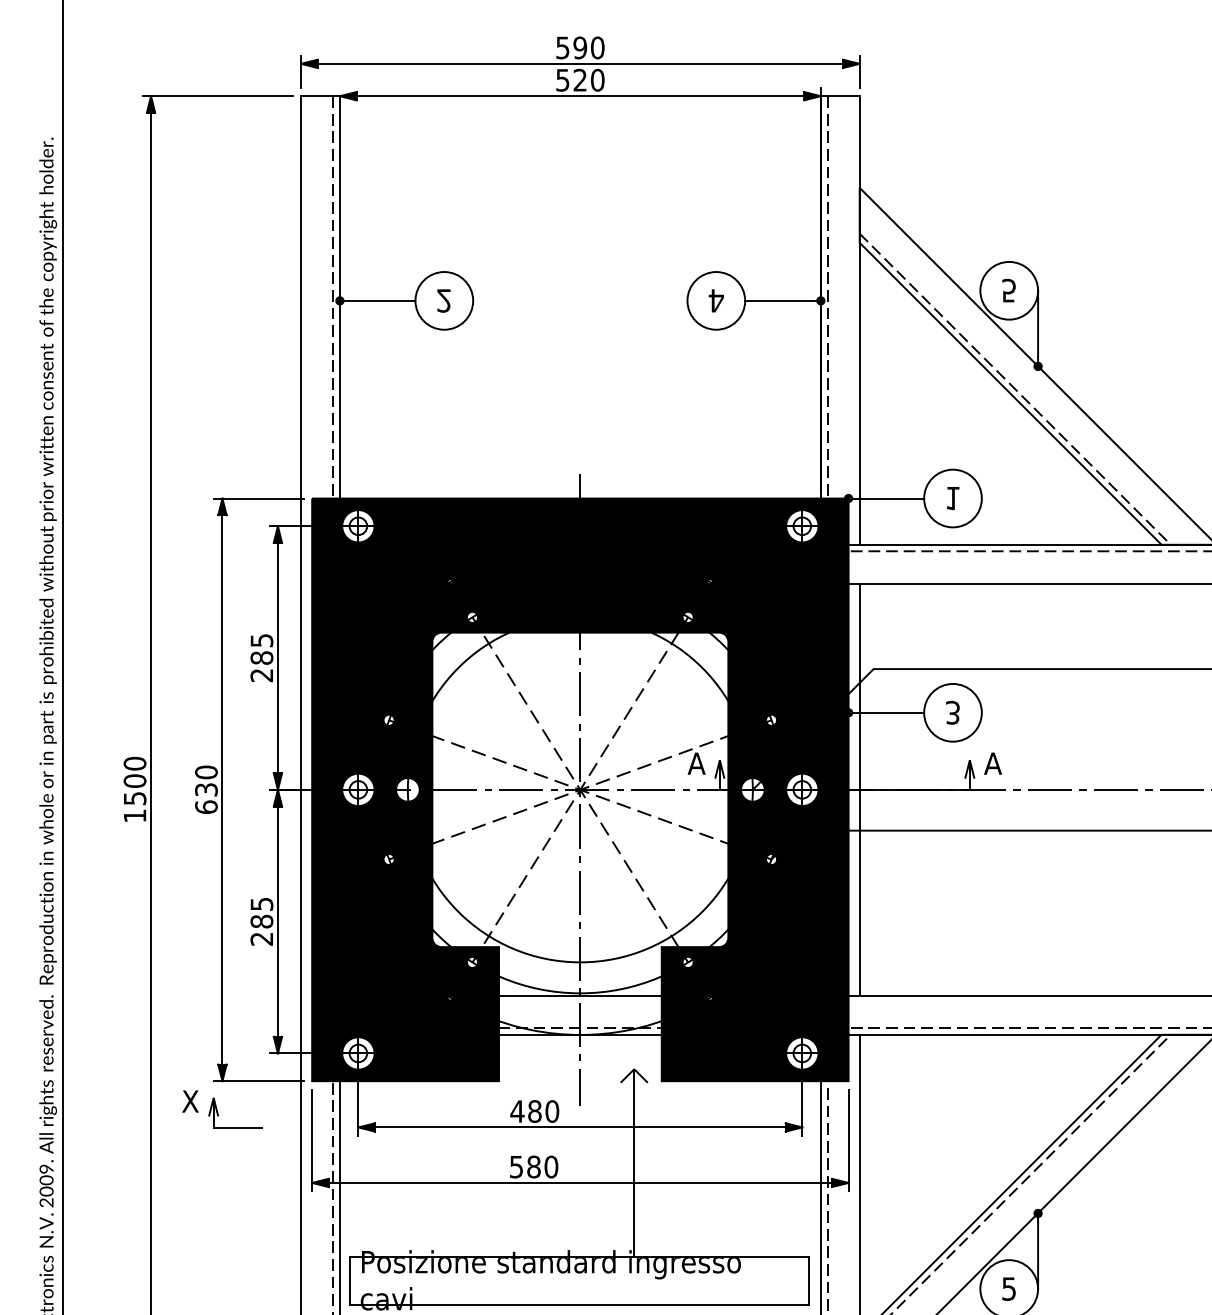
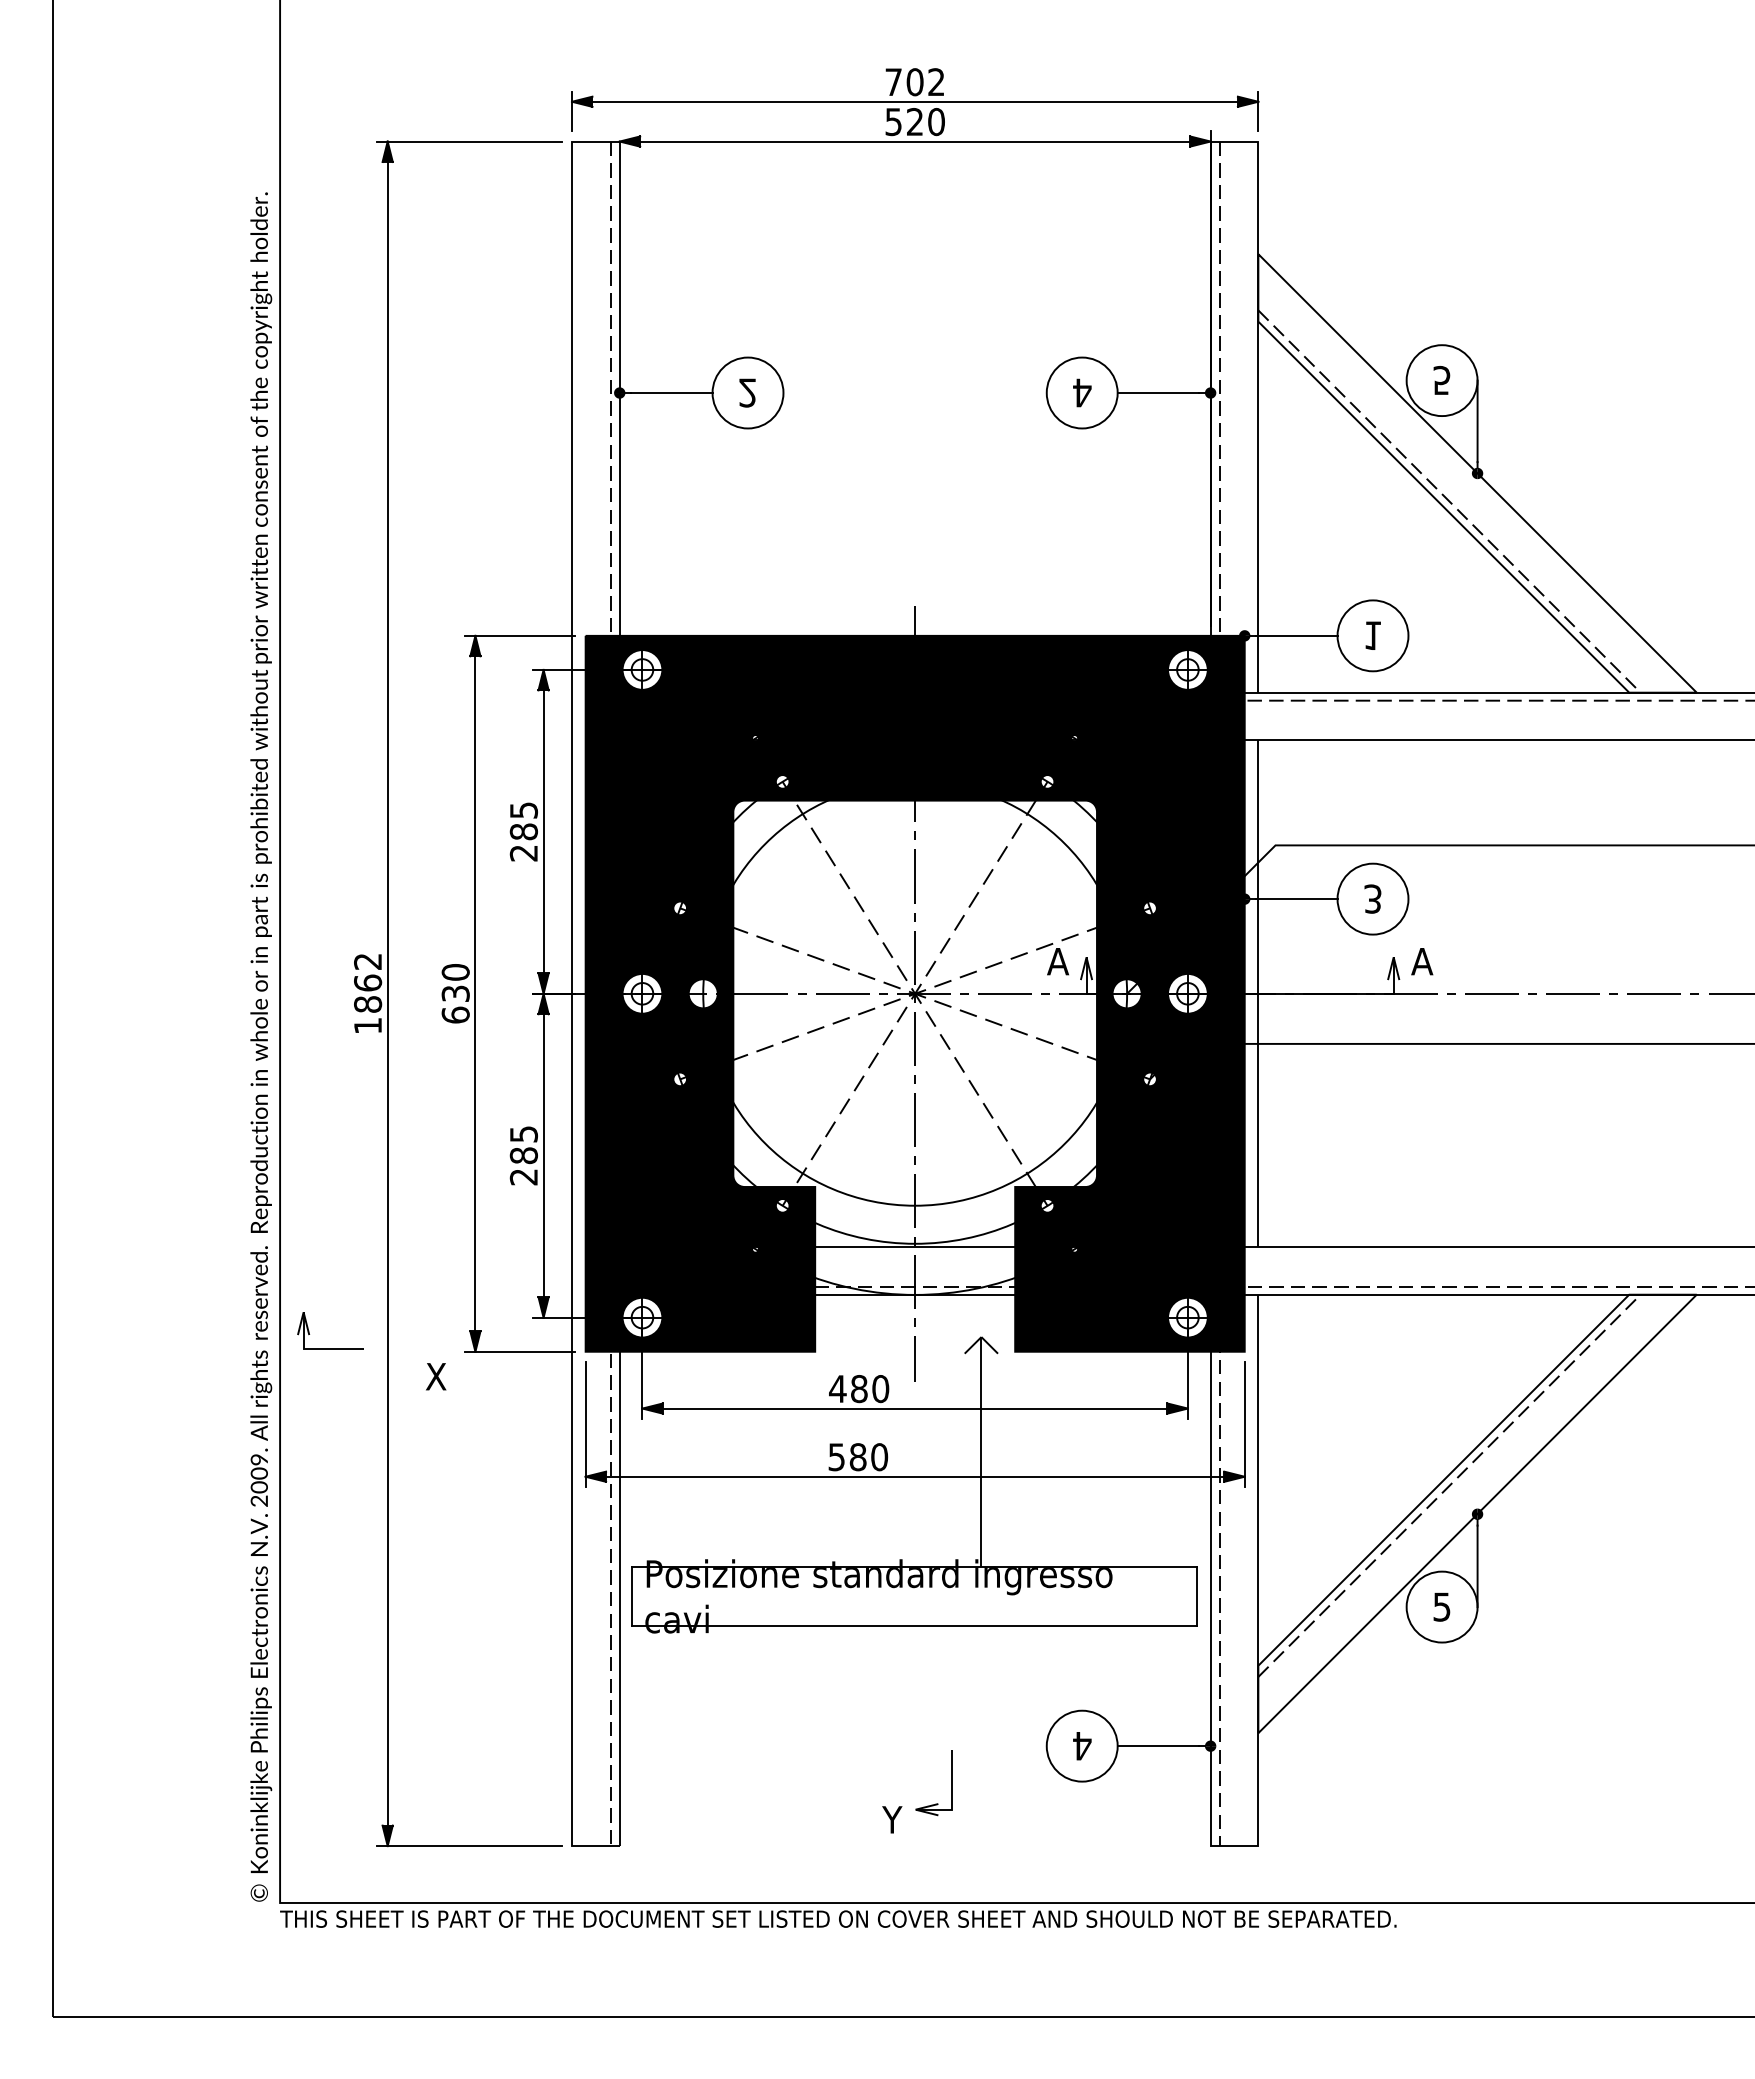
text: (579, 48) -> (914, 82), 590 -> 702
text: (135, 780) -> (368, 982), 1500 -> 1862
part: (235, 1127) -> (330, 1348), moved

